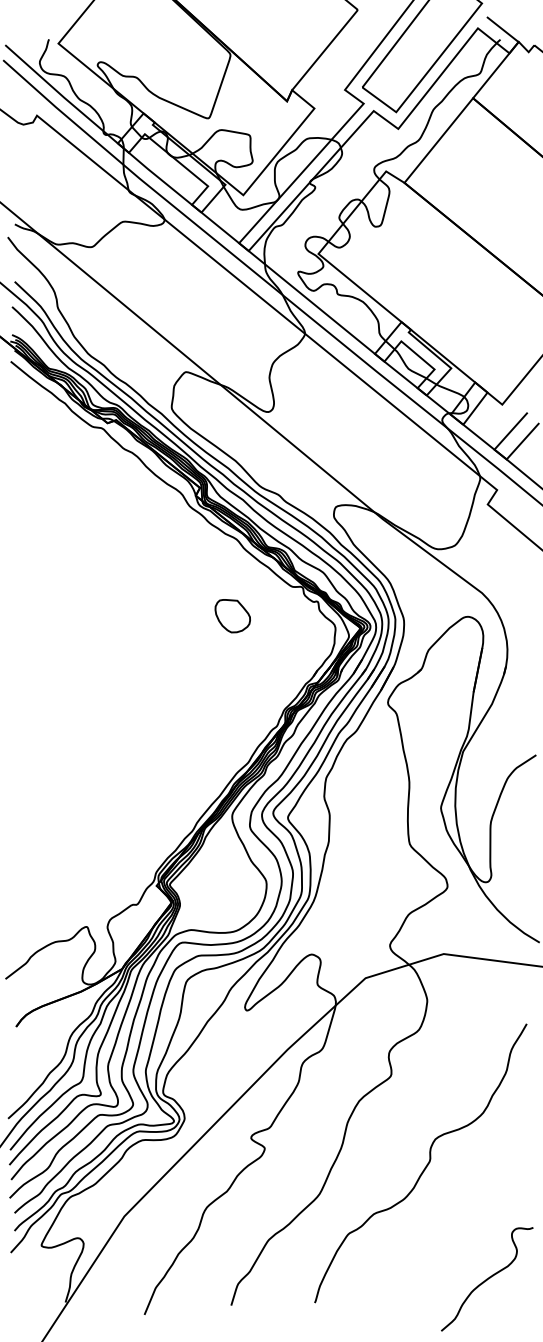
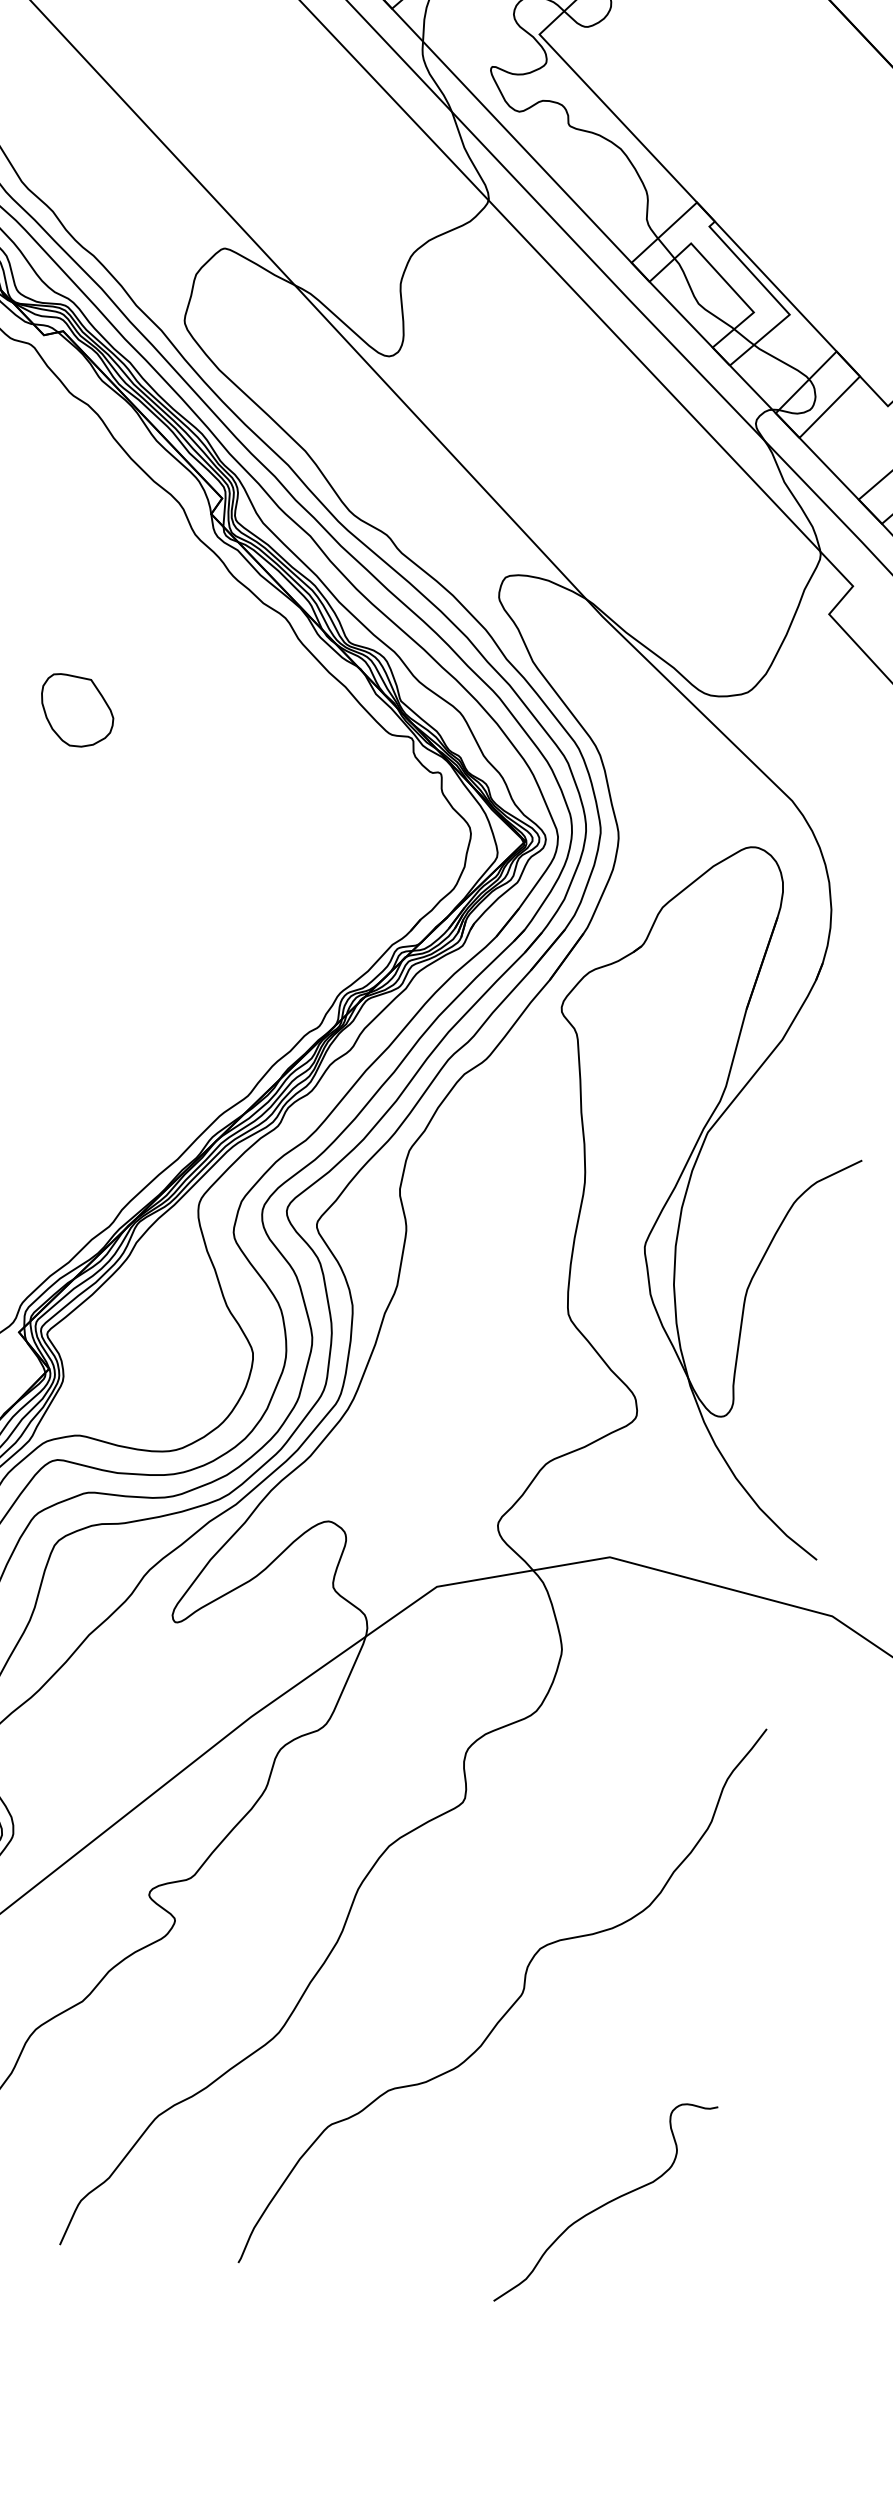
part: (232, 616) -> (76, 711), moved
curve: (487, 1279) -> (606, 2204), moved

